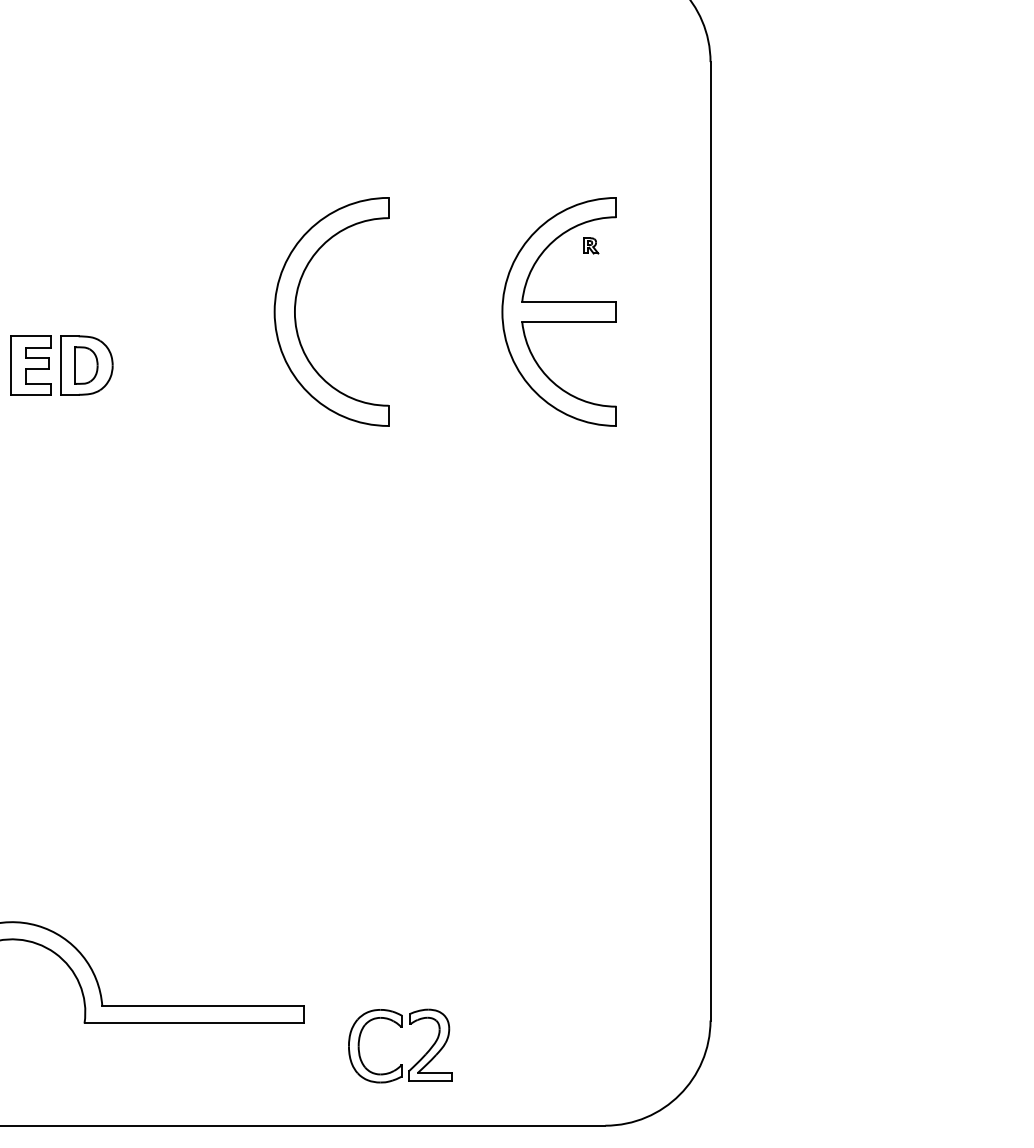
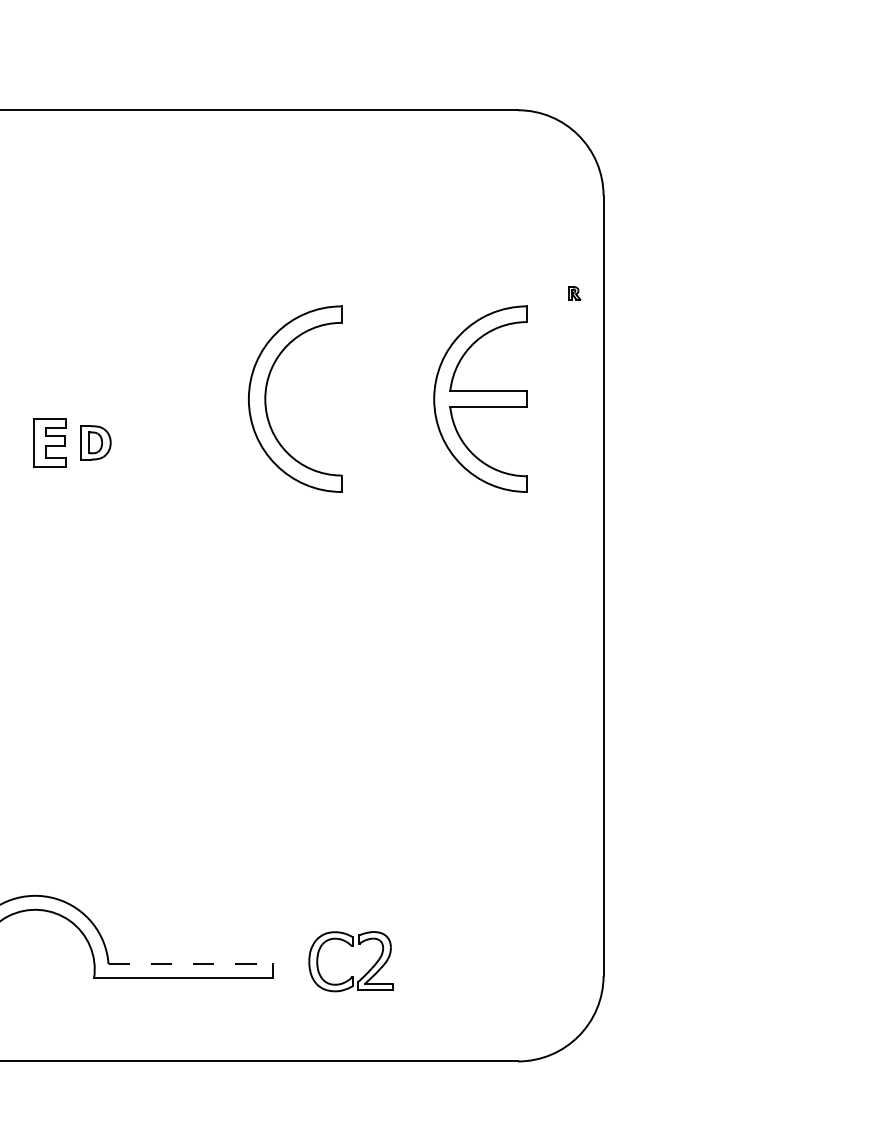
part: (591, 245) -> (574, 293), moved
part: (86, 365) -> (95, 442), size x0.7
line: (204, 1006) -> (191, 964), solid -> dashed
part: (399, 1027) -> (350, 946), moved

